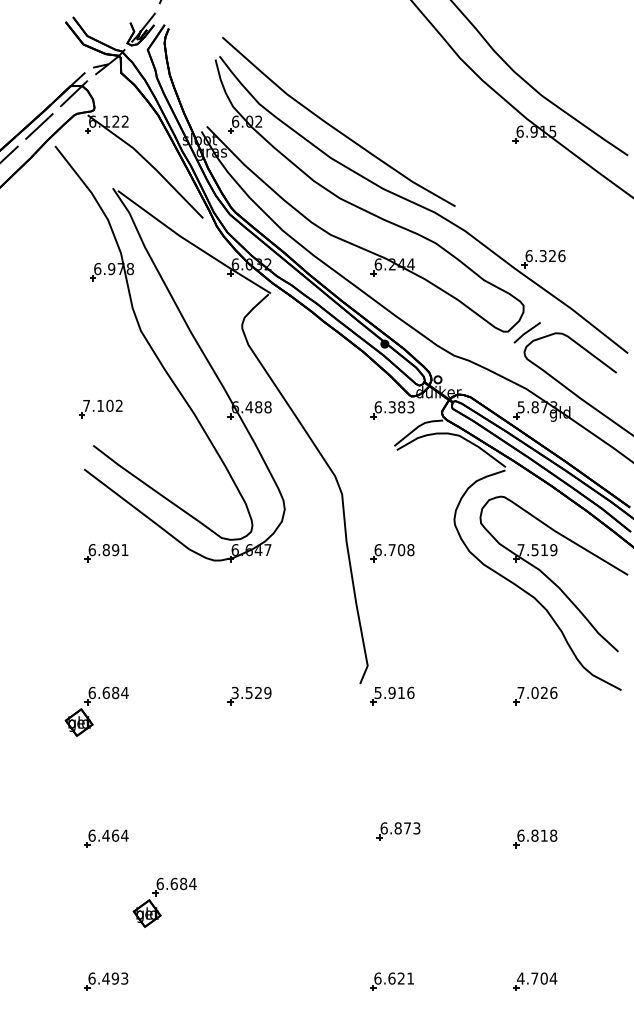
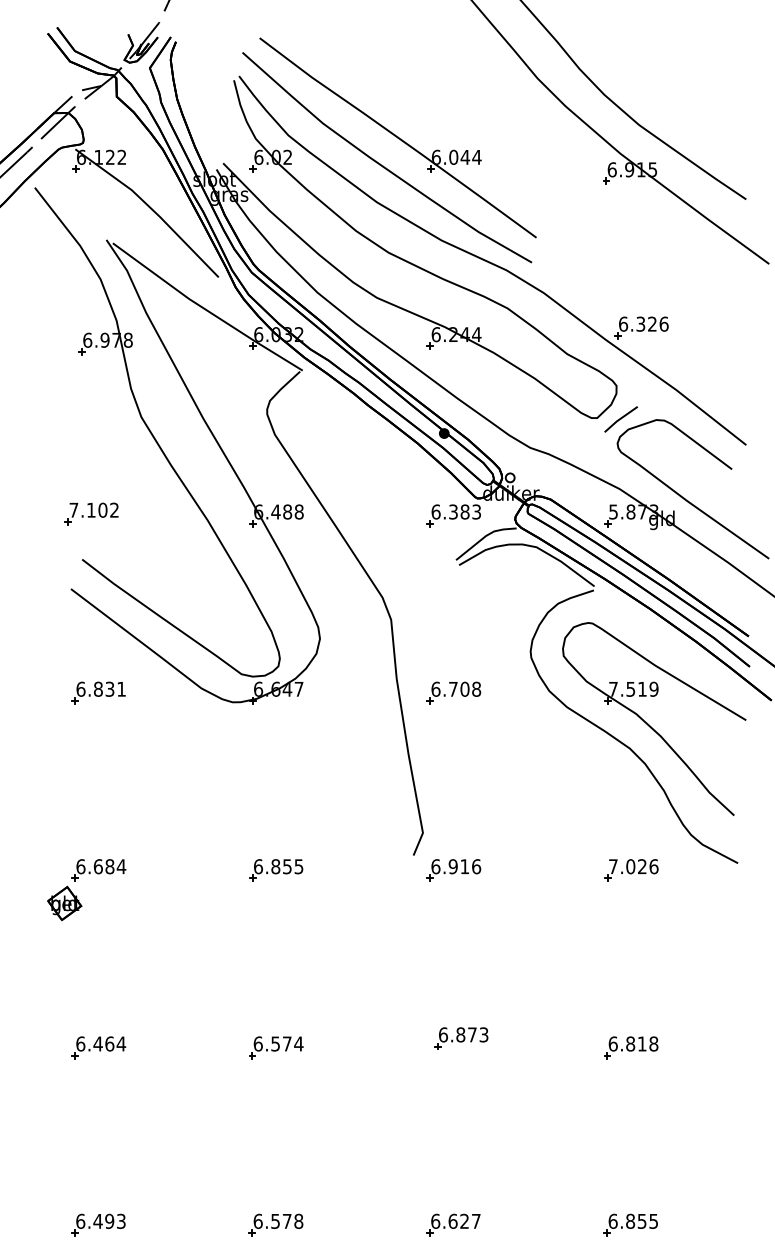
part: (347, 105) -> (397, 137), added
text: (115, 549) -> (109, 688), 6.891 -> 6.831
text: (251, 692) -> (278, 866), 3.529 -> 6.855
text: (377, 692) -> (435, 866), 5.916 -> 6.916
part: (249, 838) -> (276, 1047), added
part: (157, 907) -> (161, 1133), removed
text: (410, 978) -> (476, 1221), 6.621 -> 6.627
text: (537, 978) -> (633, 1221), 4.704 -> 6.855
part: (249, 981) -> (276, 1224), added

